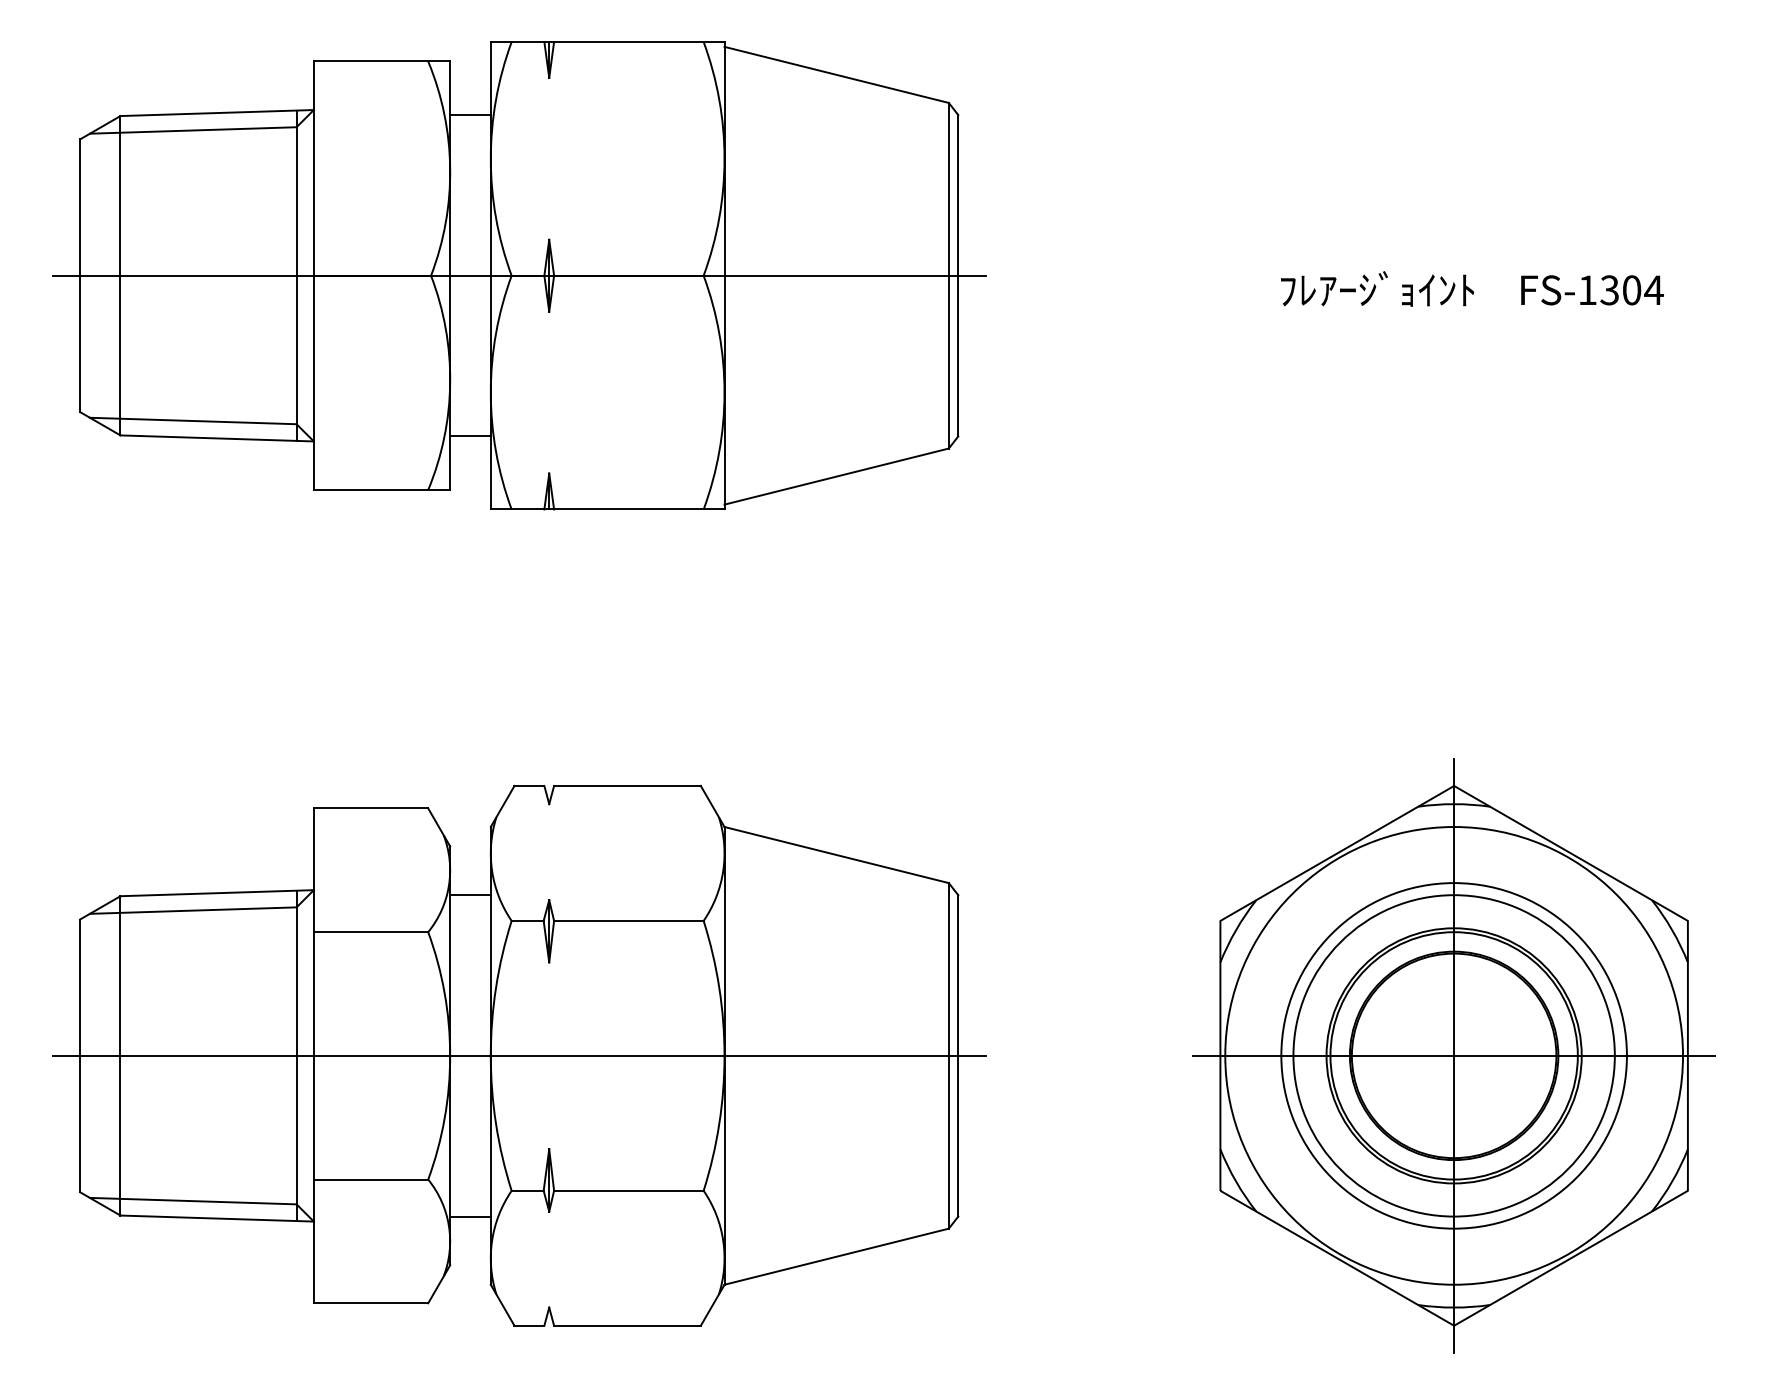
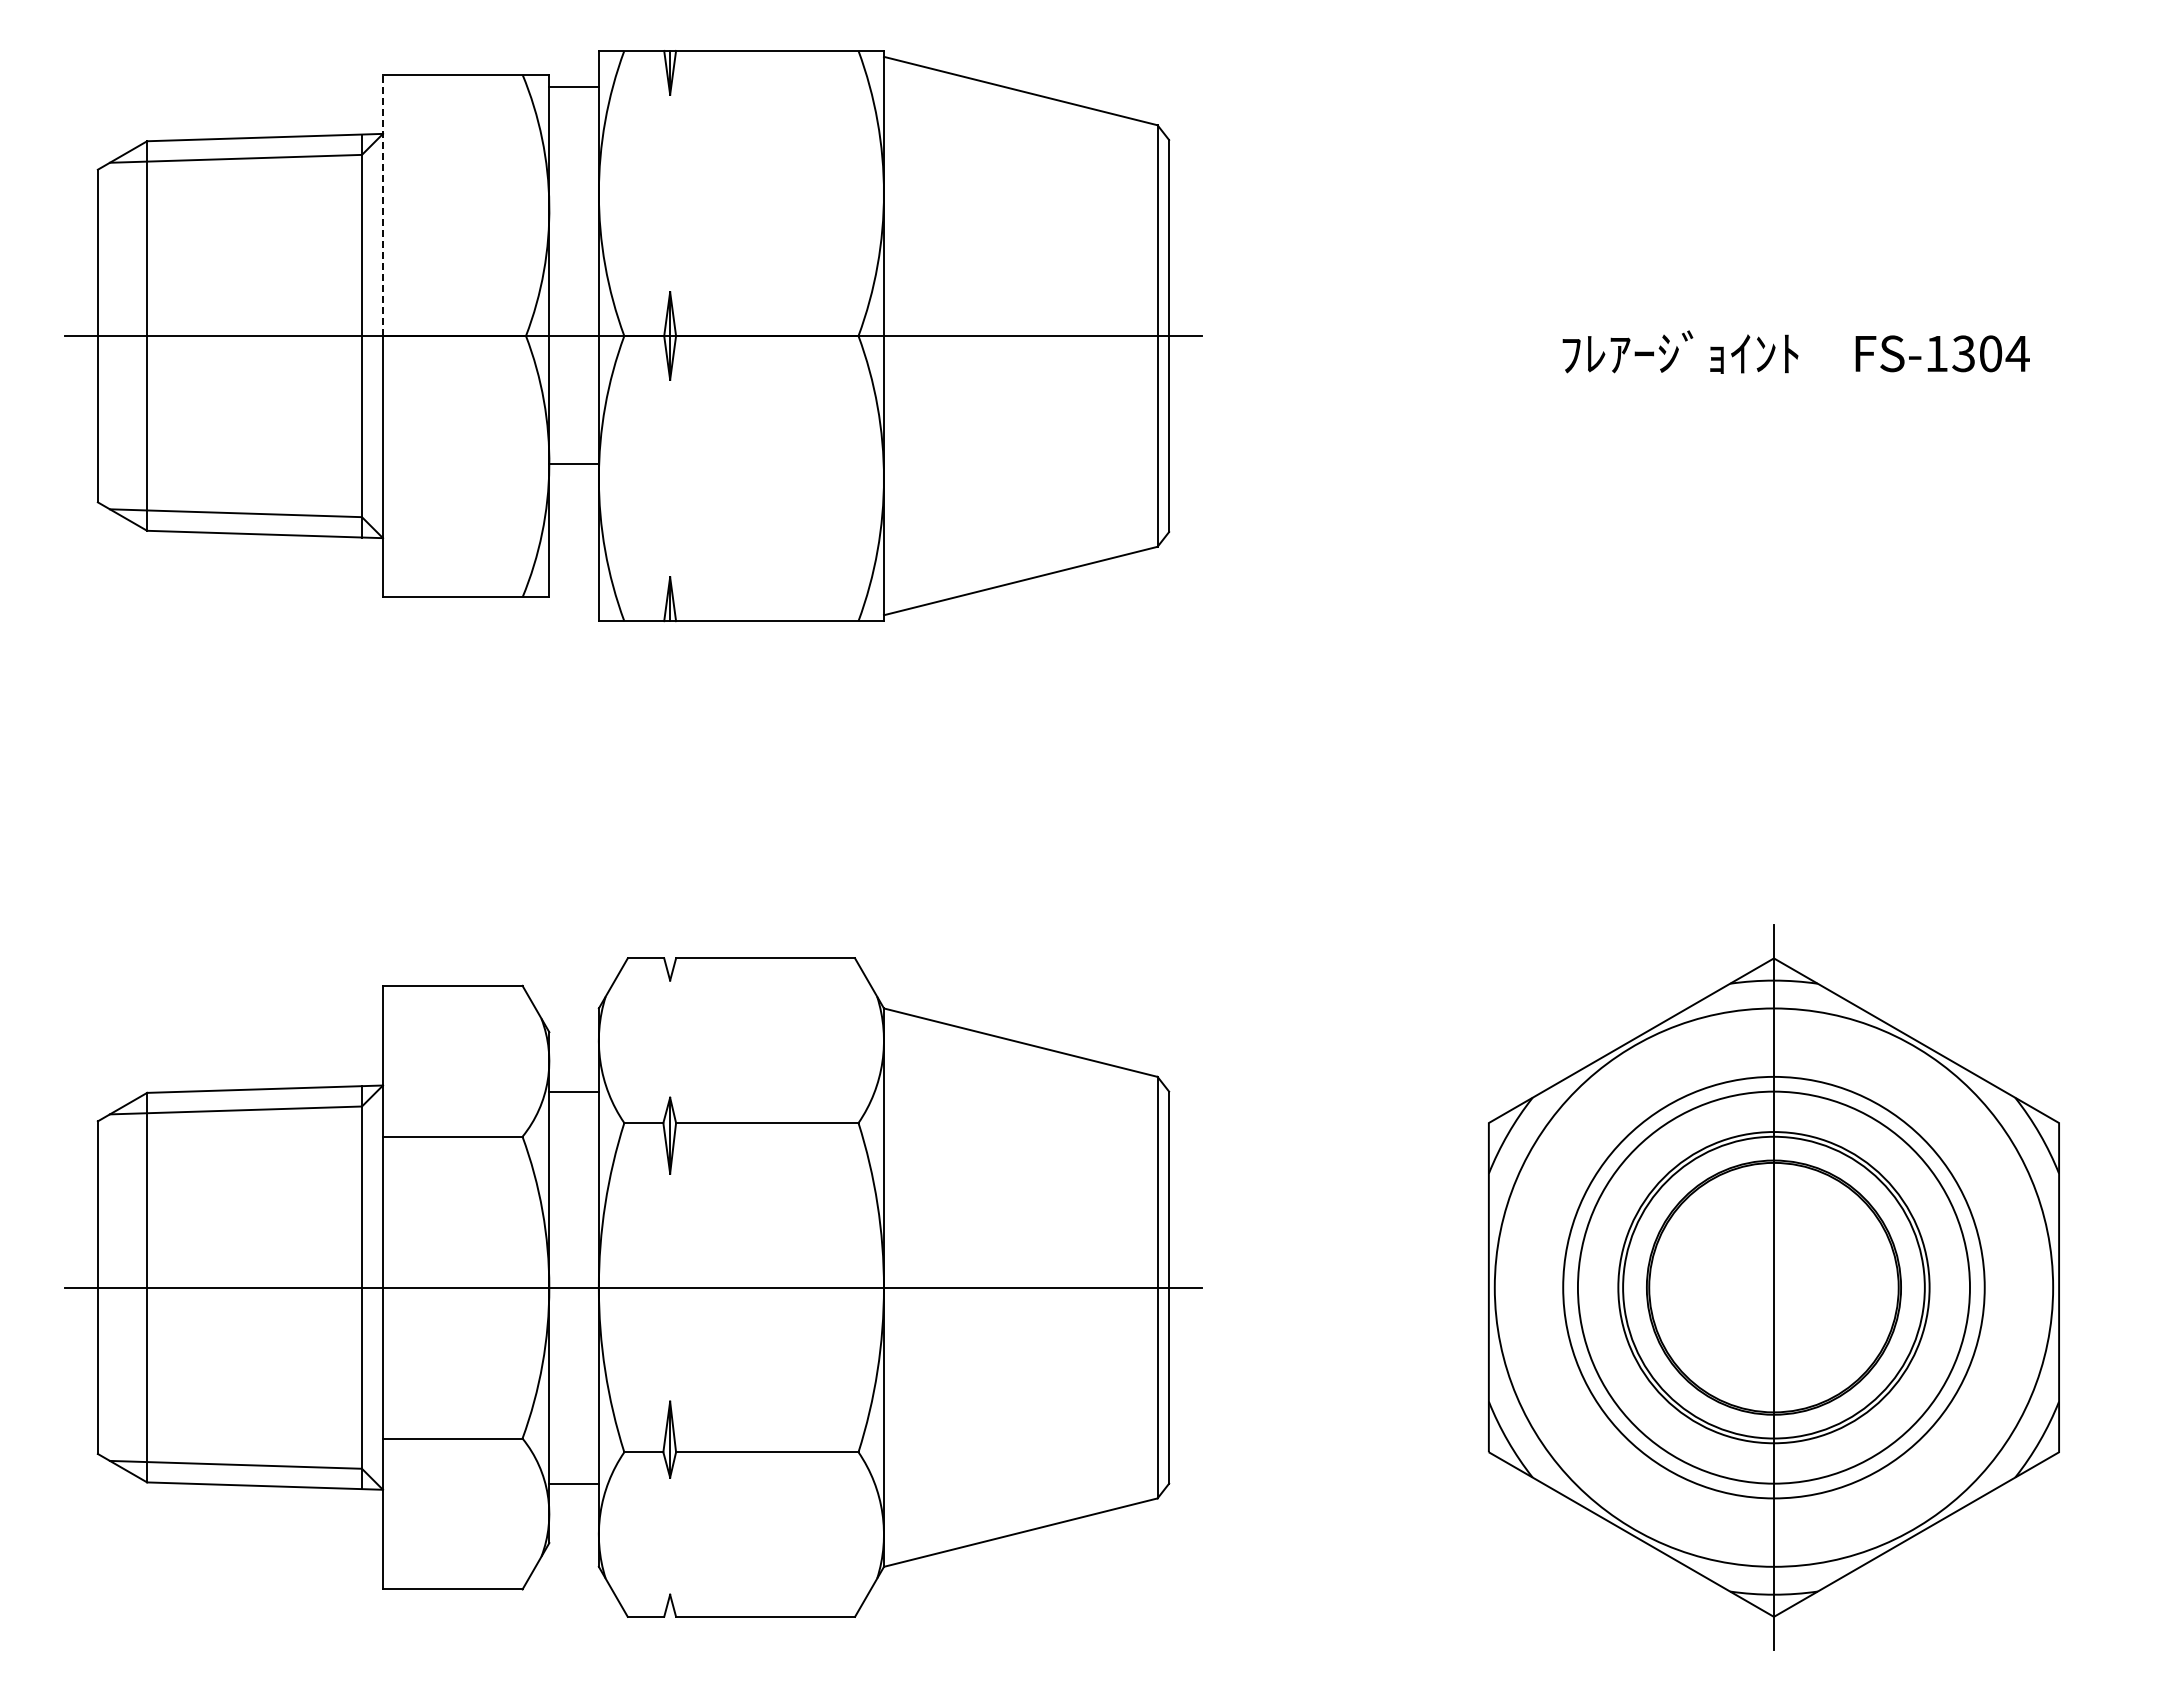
line: (470, 115) -> (573, 87), moved
line: (314, 168) -> (383, 205), solid -> dashed
line: (470, 436) -> (573, 464), moved
line: (1453, 1055) -> (1773, 1287), removed

